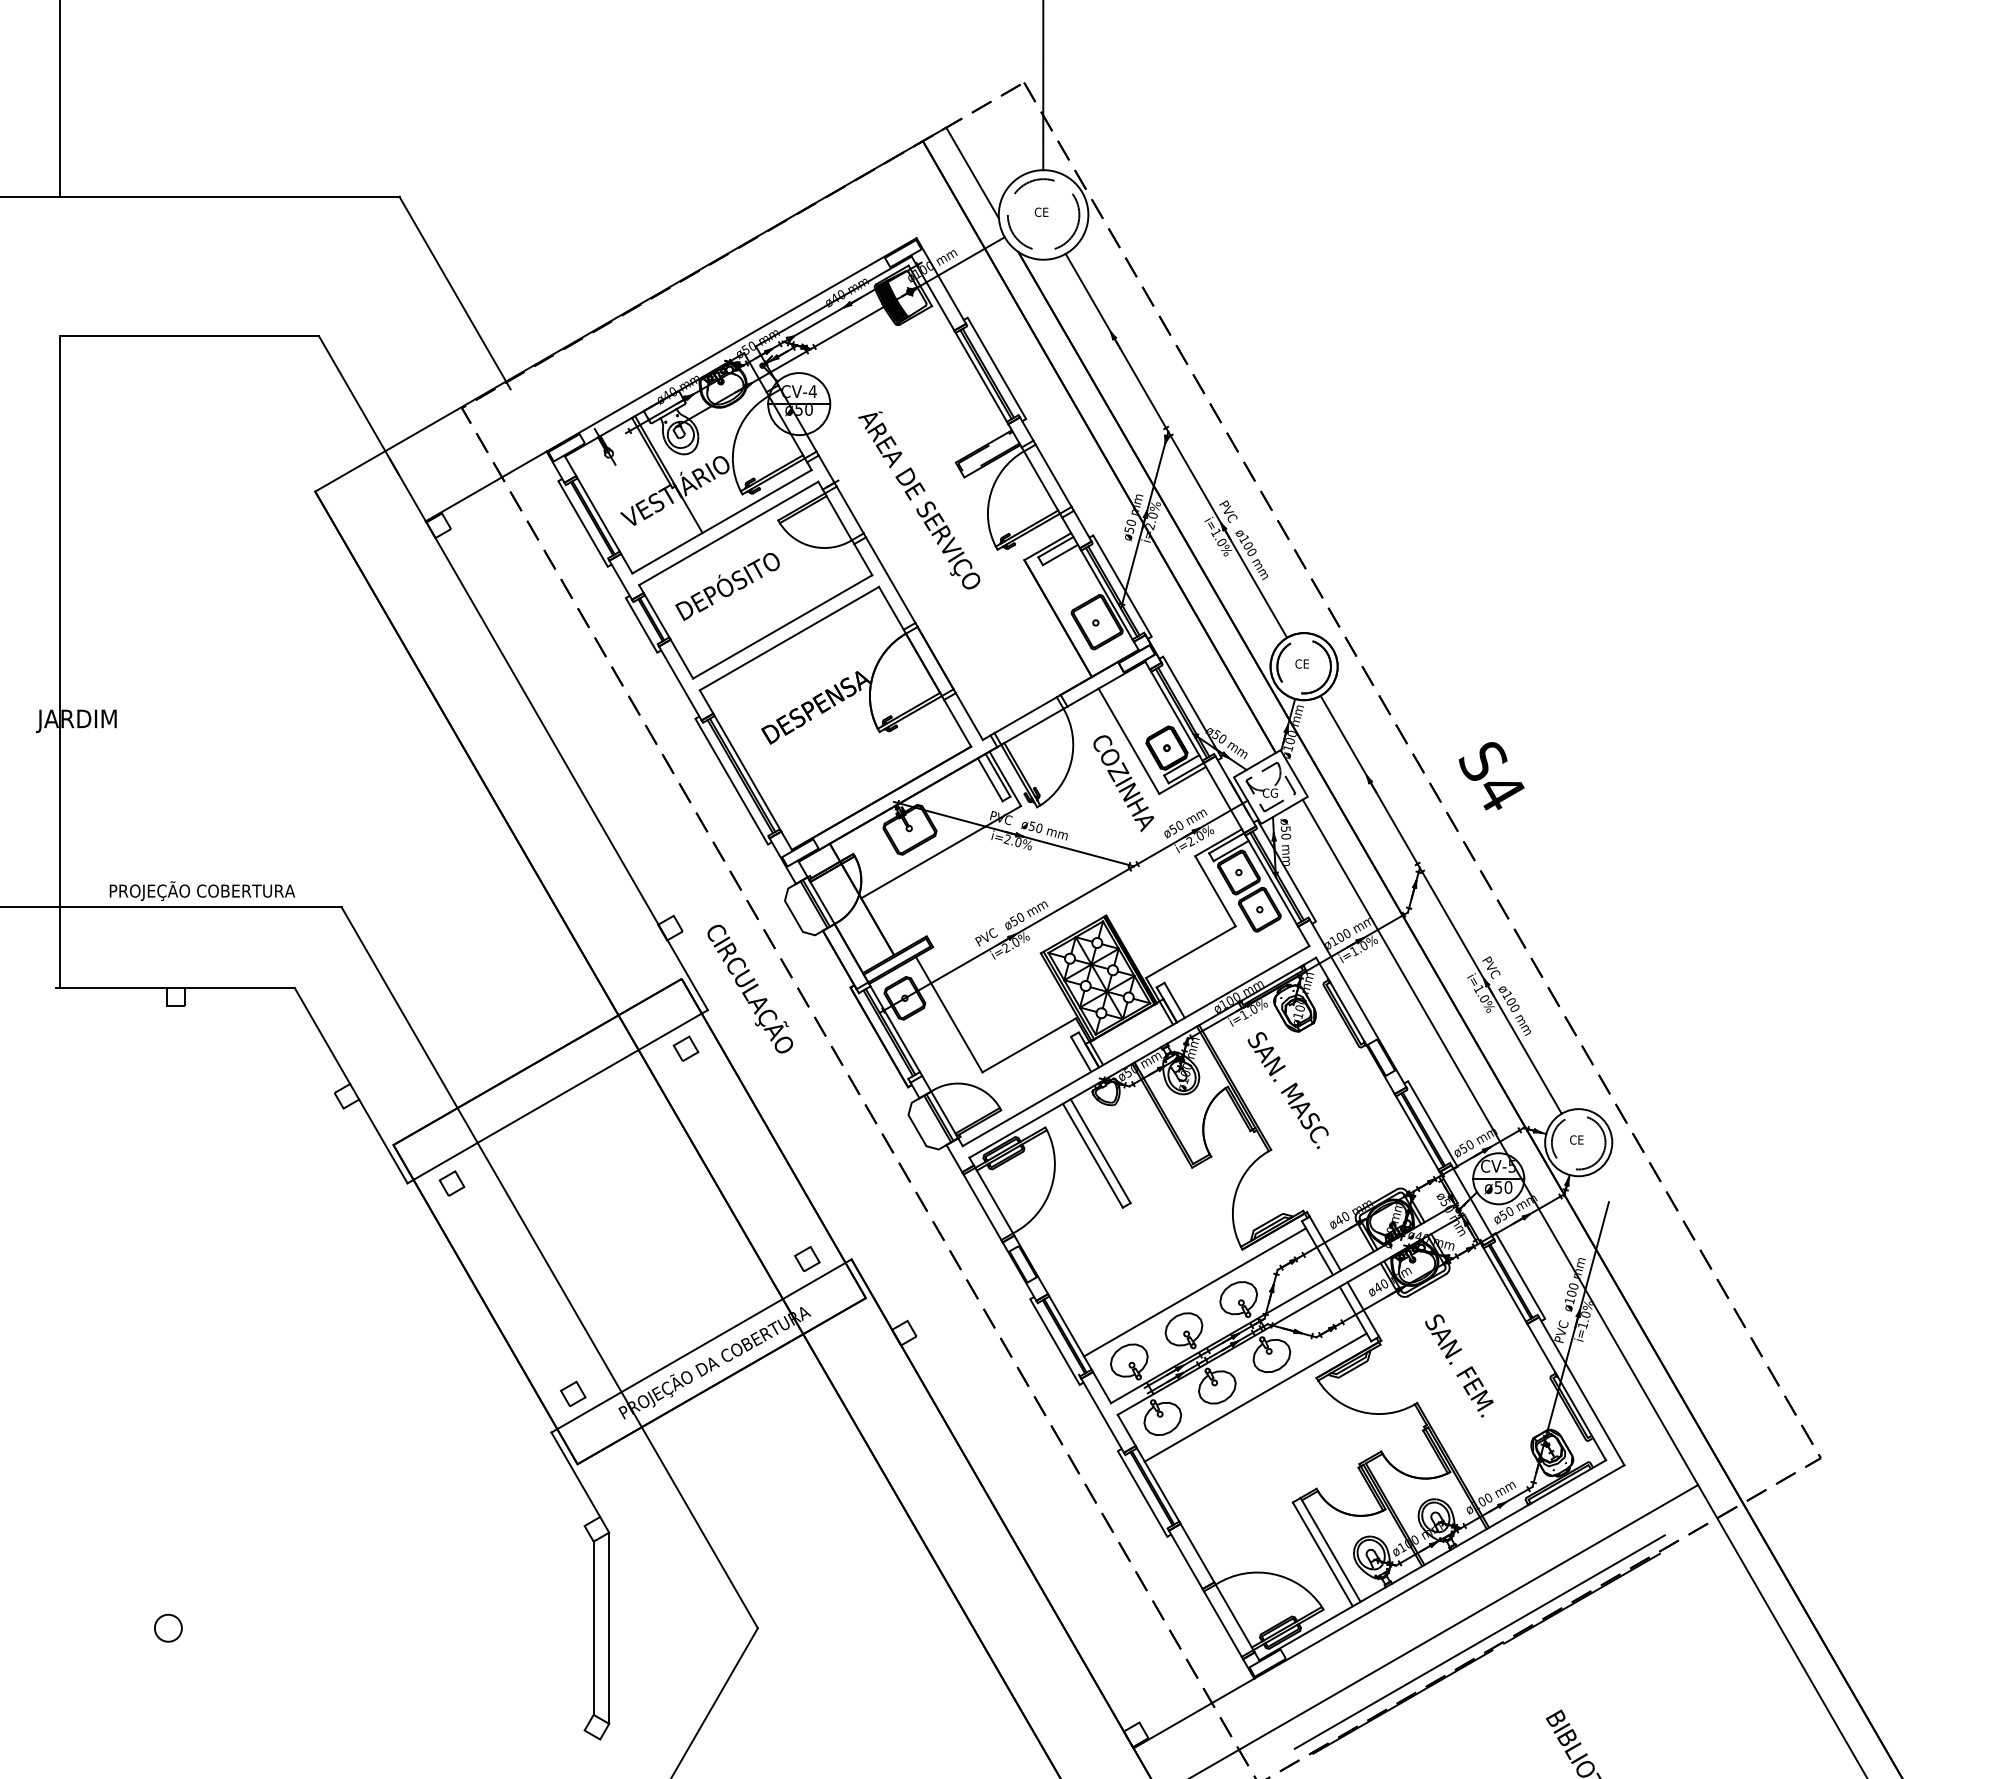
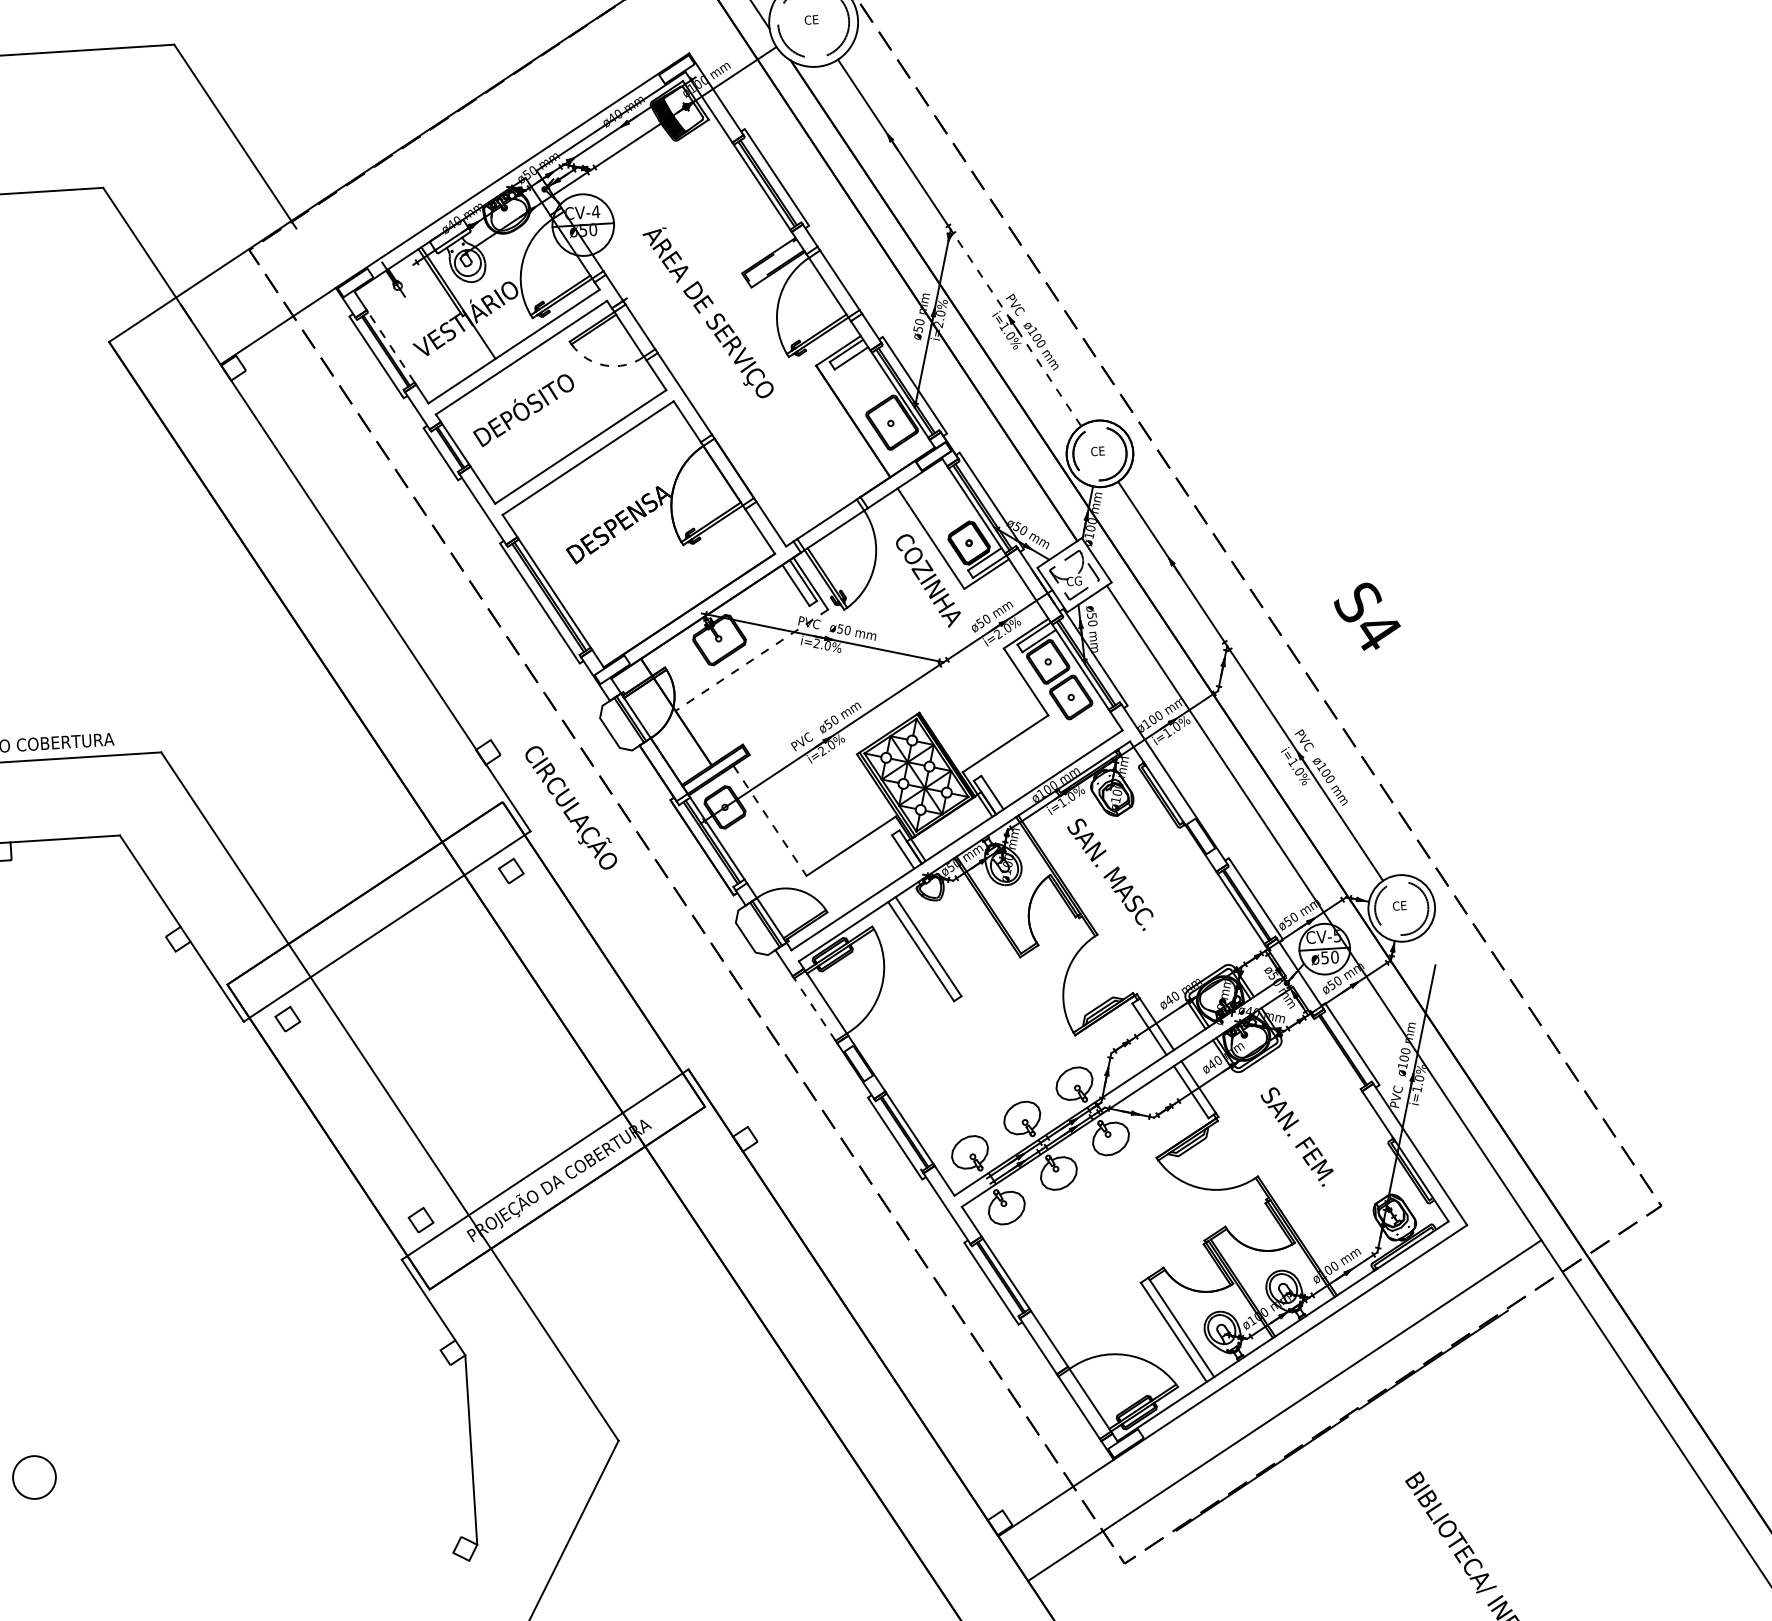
line: (598, 514) -> (391, 347), solid -> dashed
line: (1228, 536) -> (1016, 329), solid -> dashed
arc: (812, 546) -> (605, 365), solid -> dashed
text: (1491, 776) -> (1367, 616), moved
line: (940, 852) -> (751, 660), solid -> dashed
line: (949, 1014) -> (770, 820), solid -> dashed
line: (982, 1207) -> (814, 1009), solid -> dashed
part: (807, 1258) -> (644, 1071), removed
line: (1504, 1284) -> (1337, 1053), removed
line: (1195, 1292) -> (1031, 1080), removed
line: (1255, 1397) -> (1097, 1181), removed
circle: (167, 1627) -> (33, 1476), size x1.6
line: (593, 1627) -> (455, 1450), removed
line: (1479, 1641) -> (1334, 1408), removed

